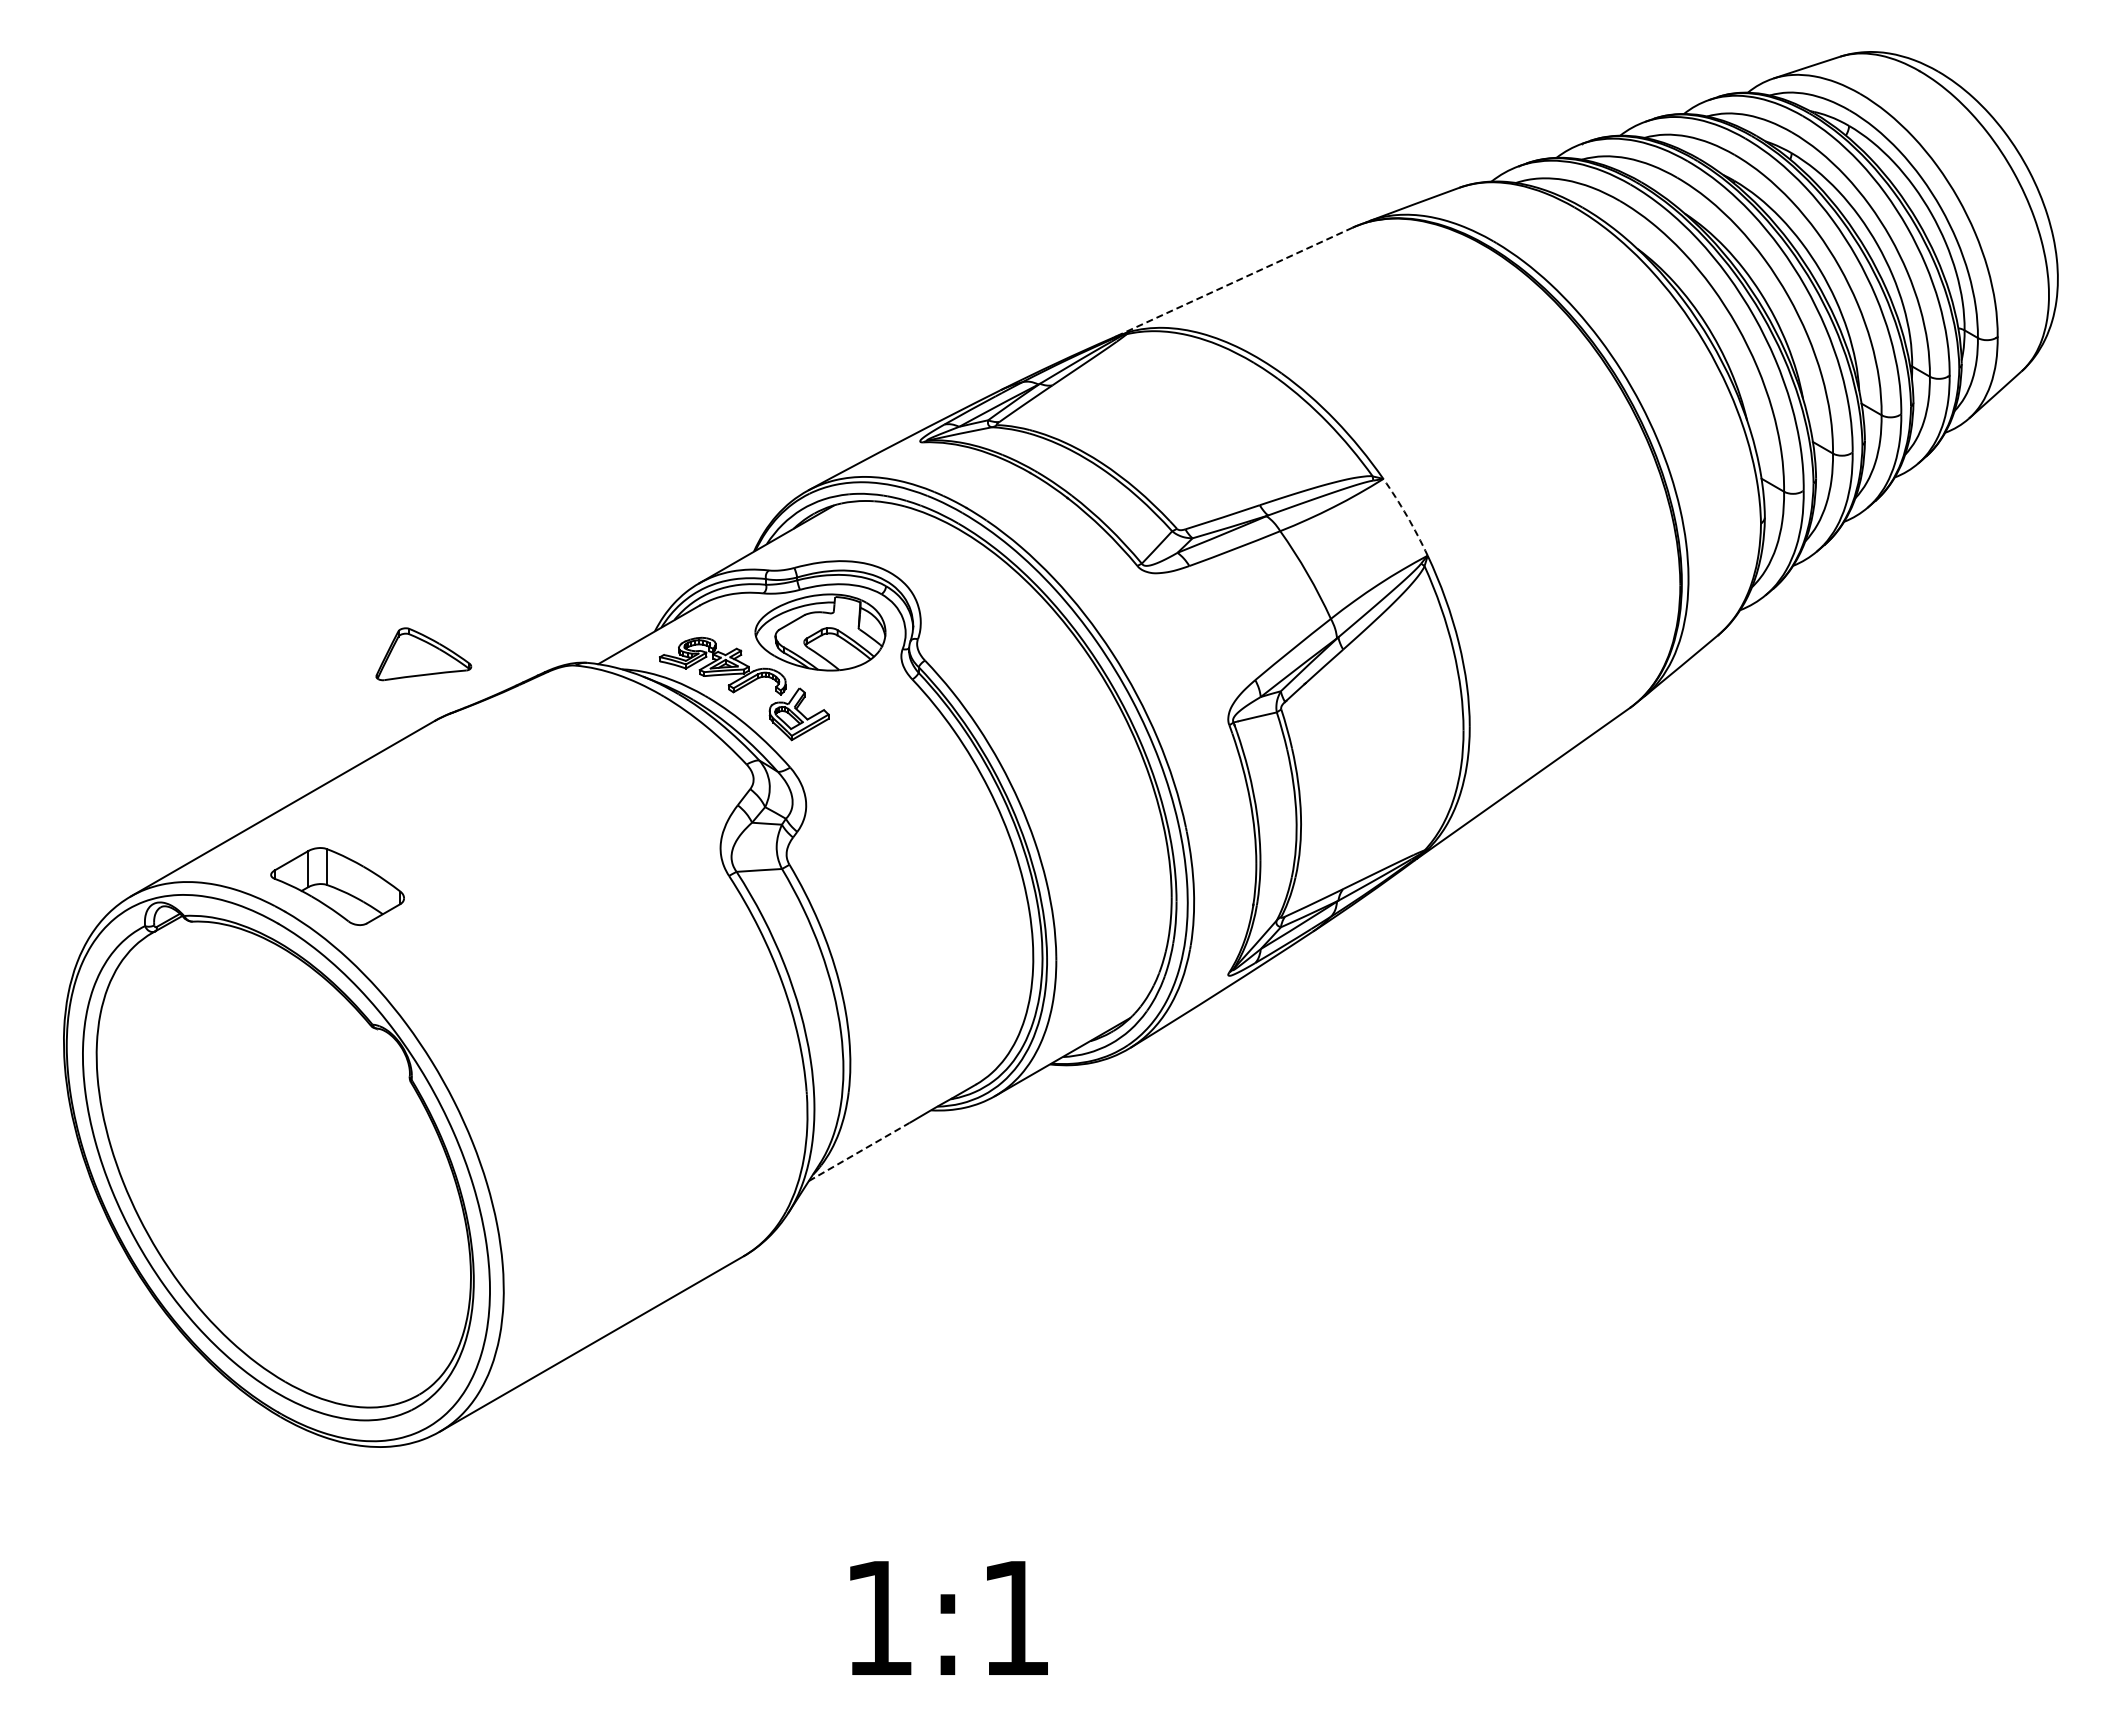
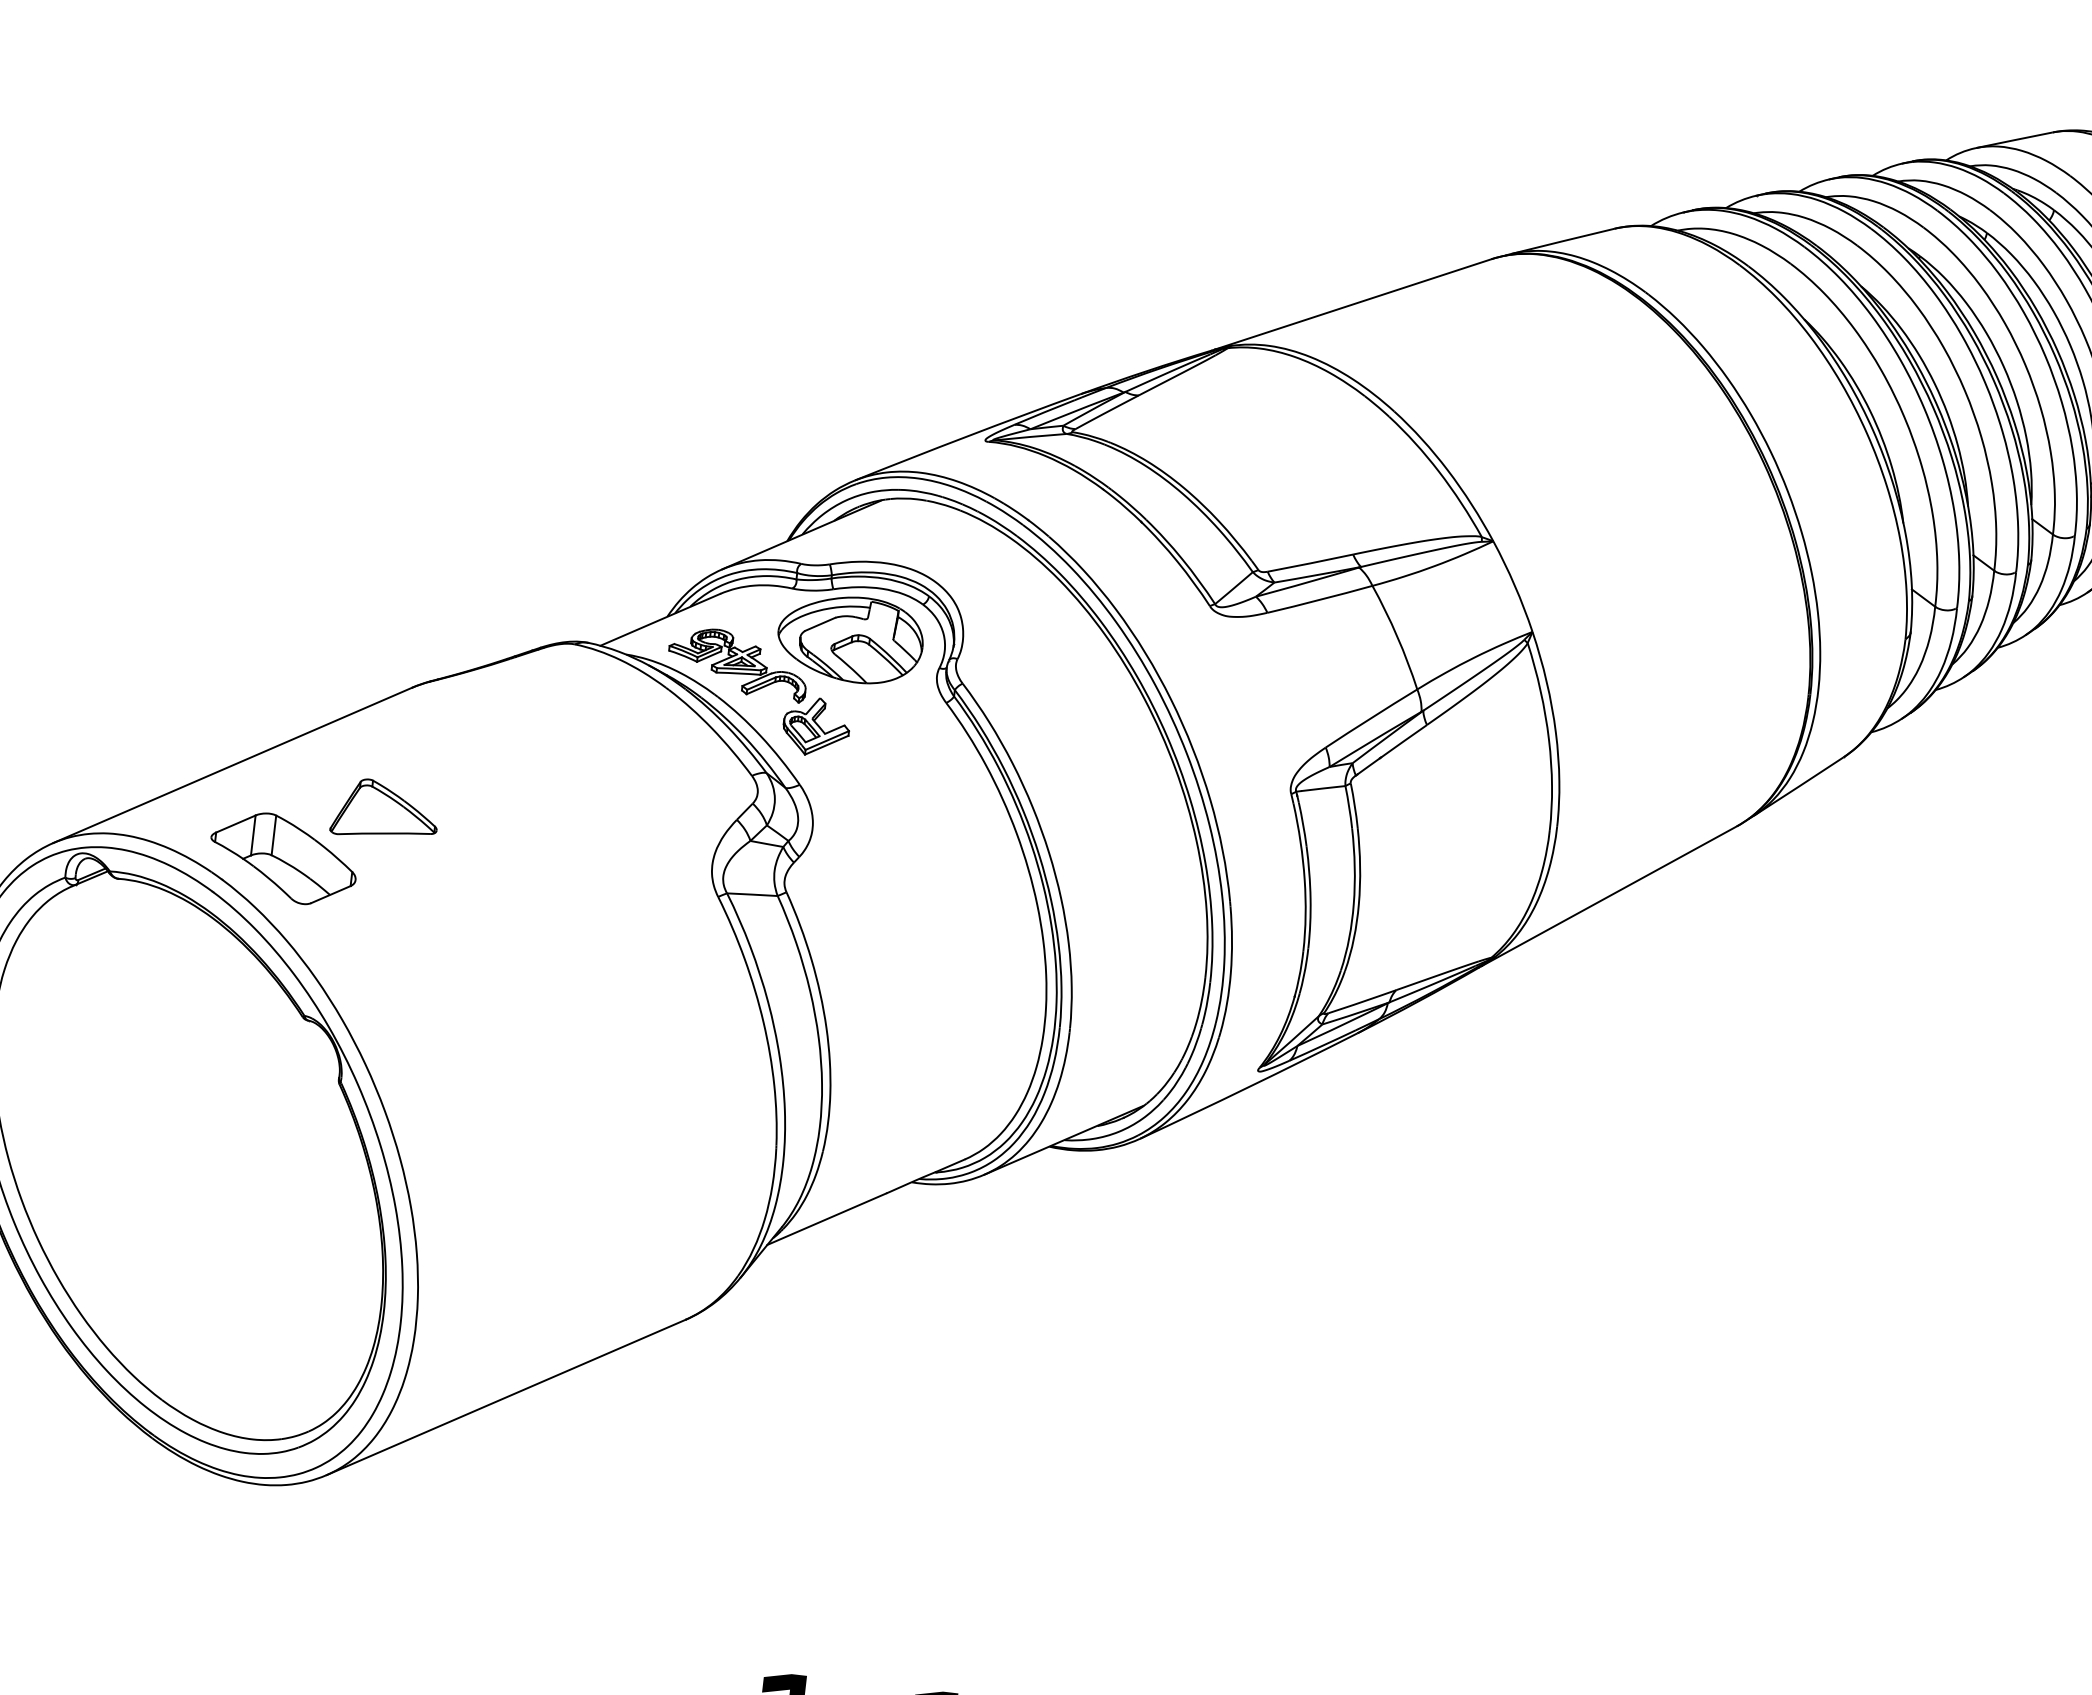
line: (1234, 282) -> (1353, 304), dashed -> solid
arc: (1407, 516) -> (1515, 585), dashed -> solid
part: (423, 654) -> (385, 810), moved
line: (859, 1151) -> (827, 1218), dashed -> solid

